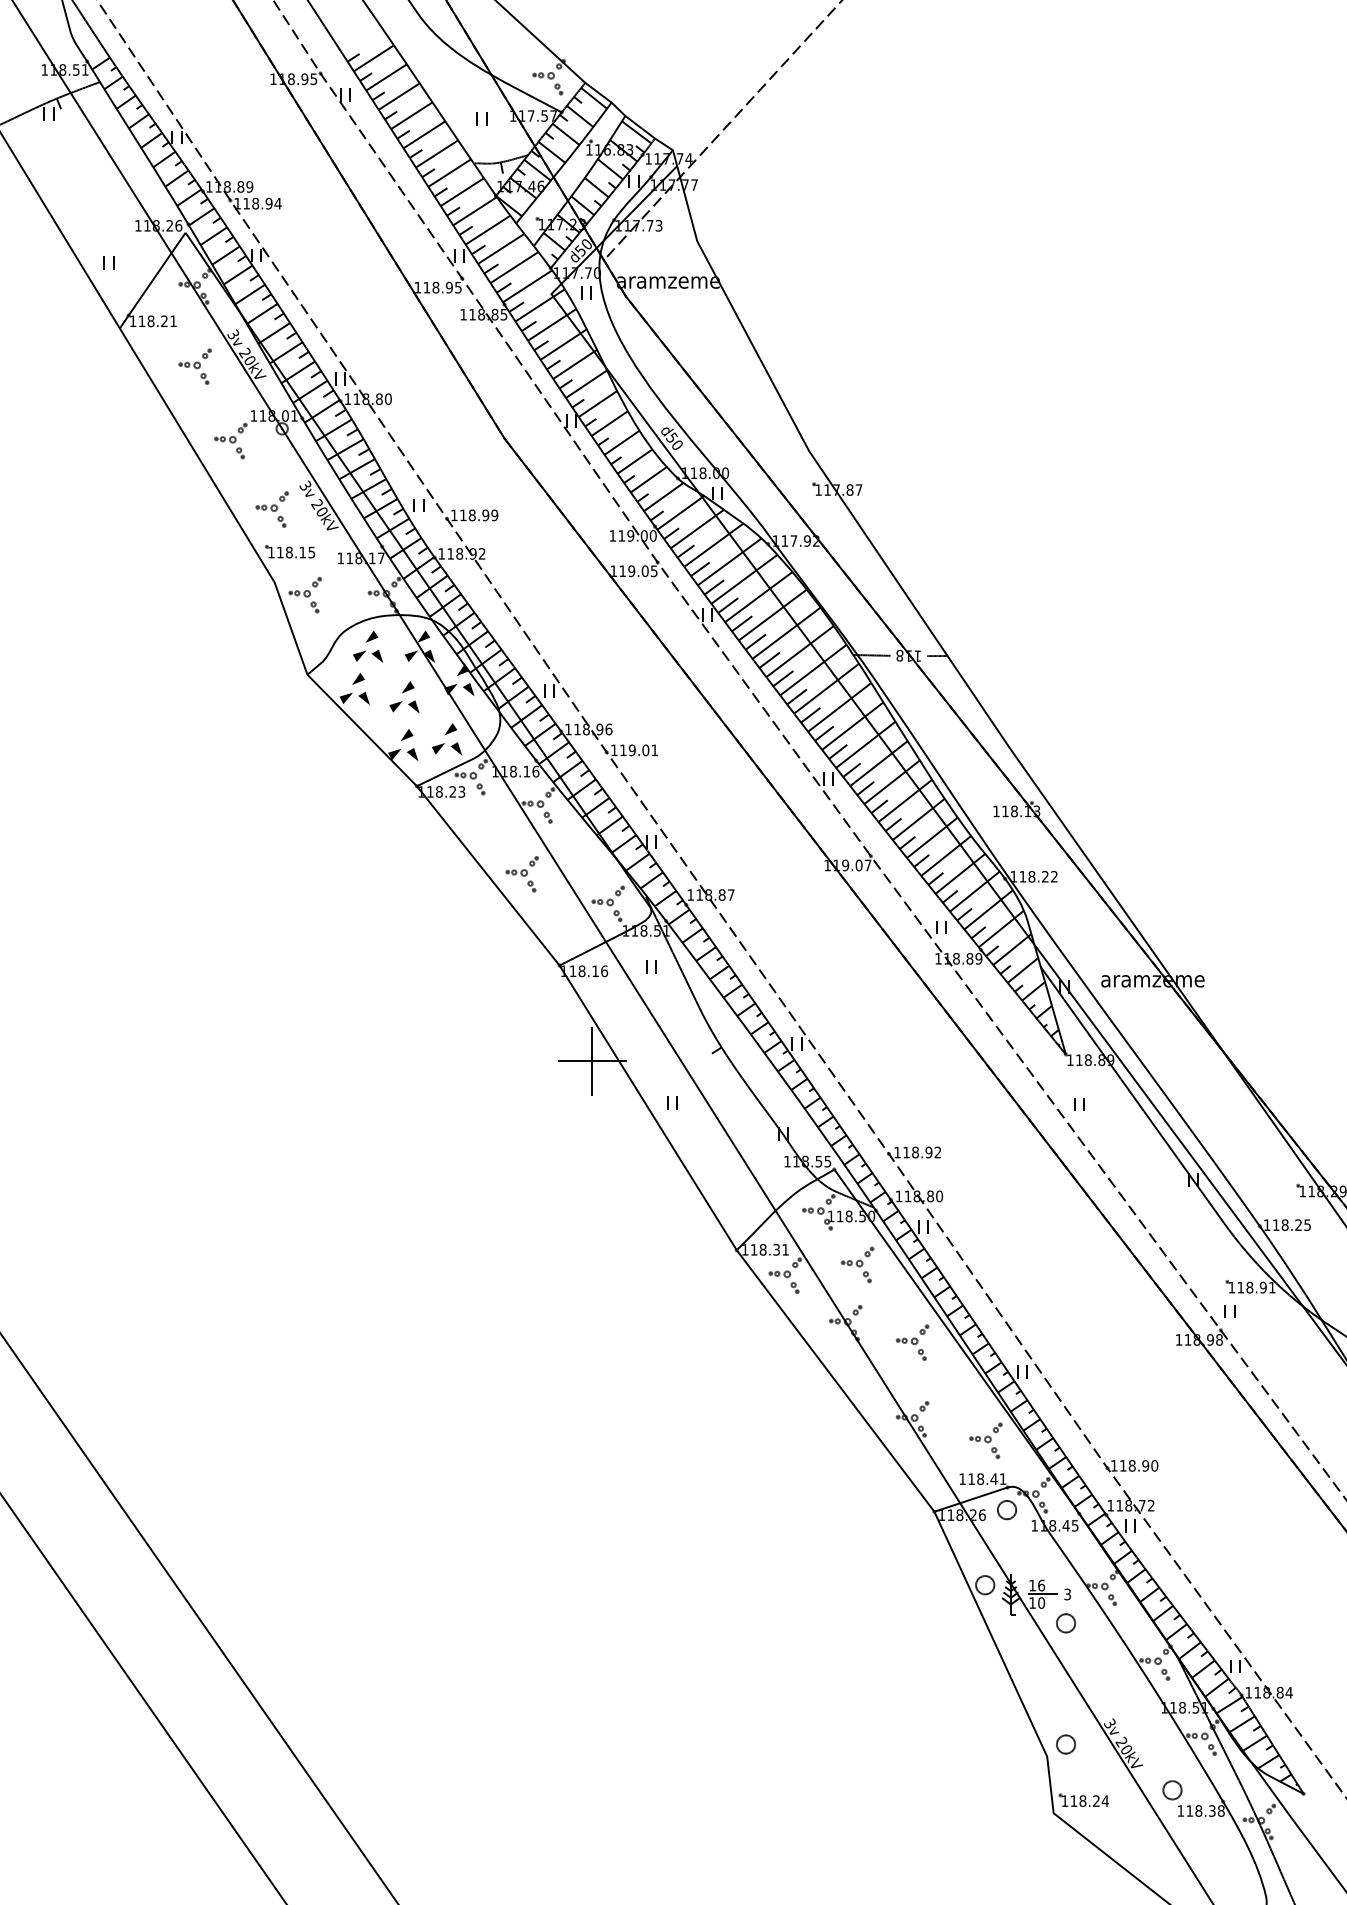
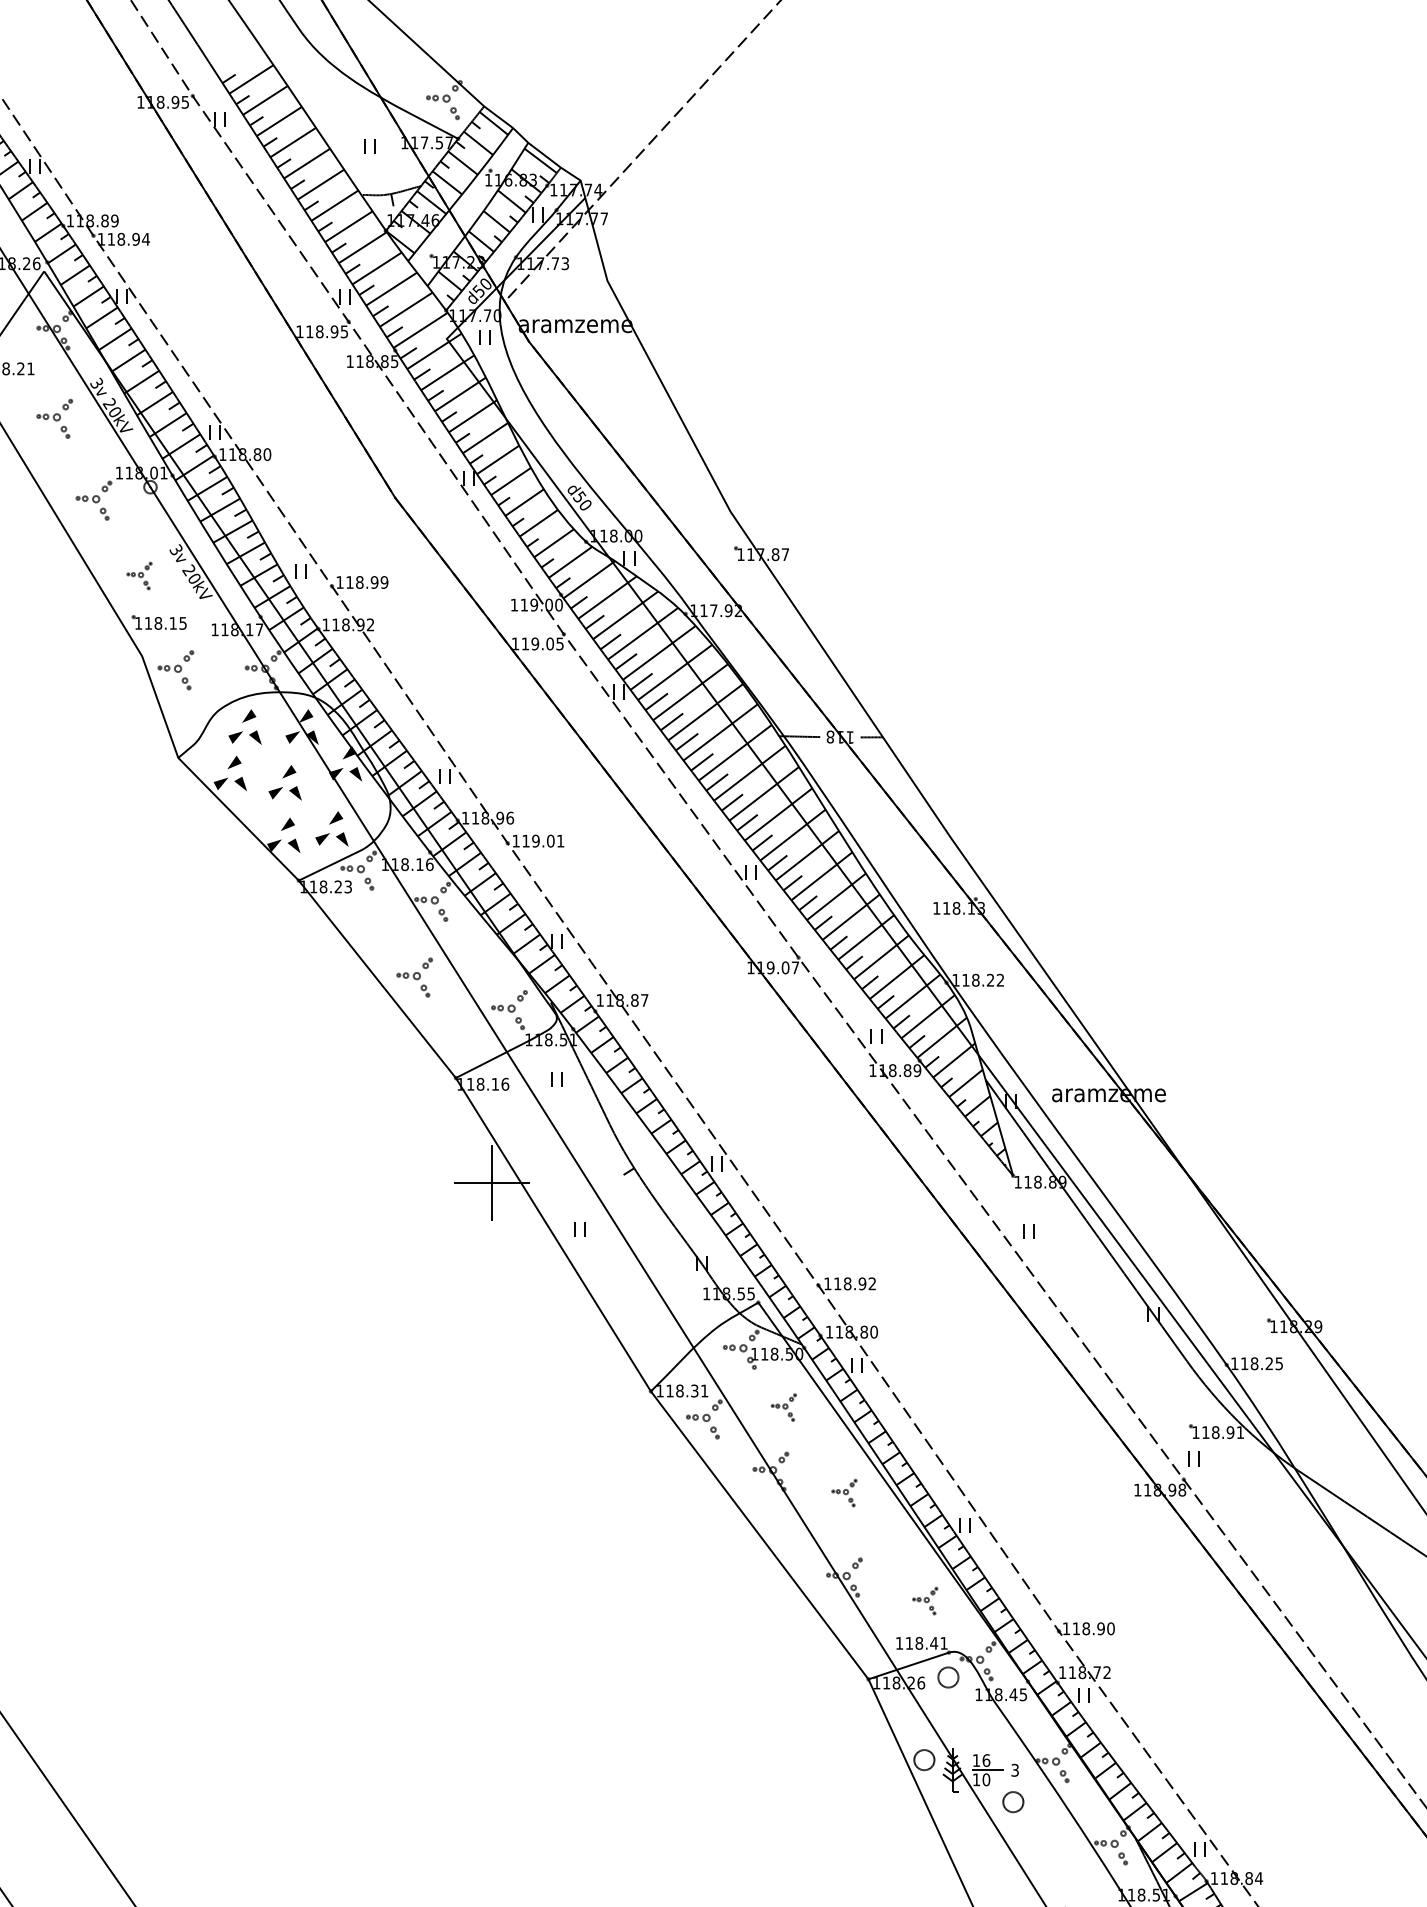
part: (271, 509) -> (138, 576), size x0.7
part: (857, 1264) -> (783, 1407), size x0.7
part: (912, 1342) -> (844, 1492), size x0.7
part: (985, 1440) -> (924, 1600), size x0.7

